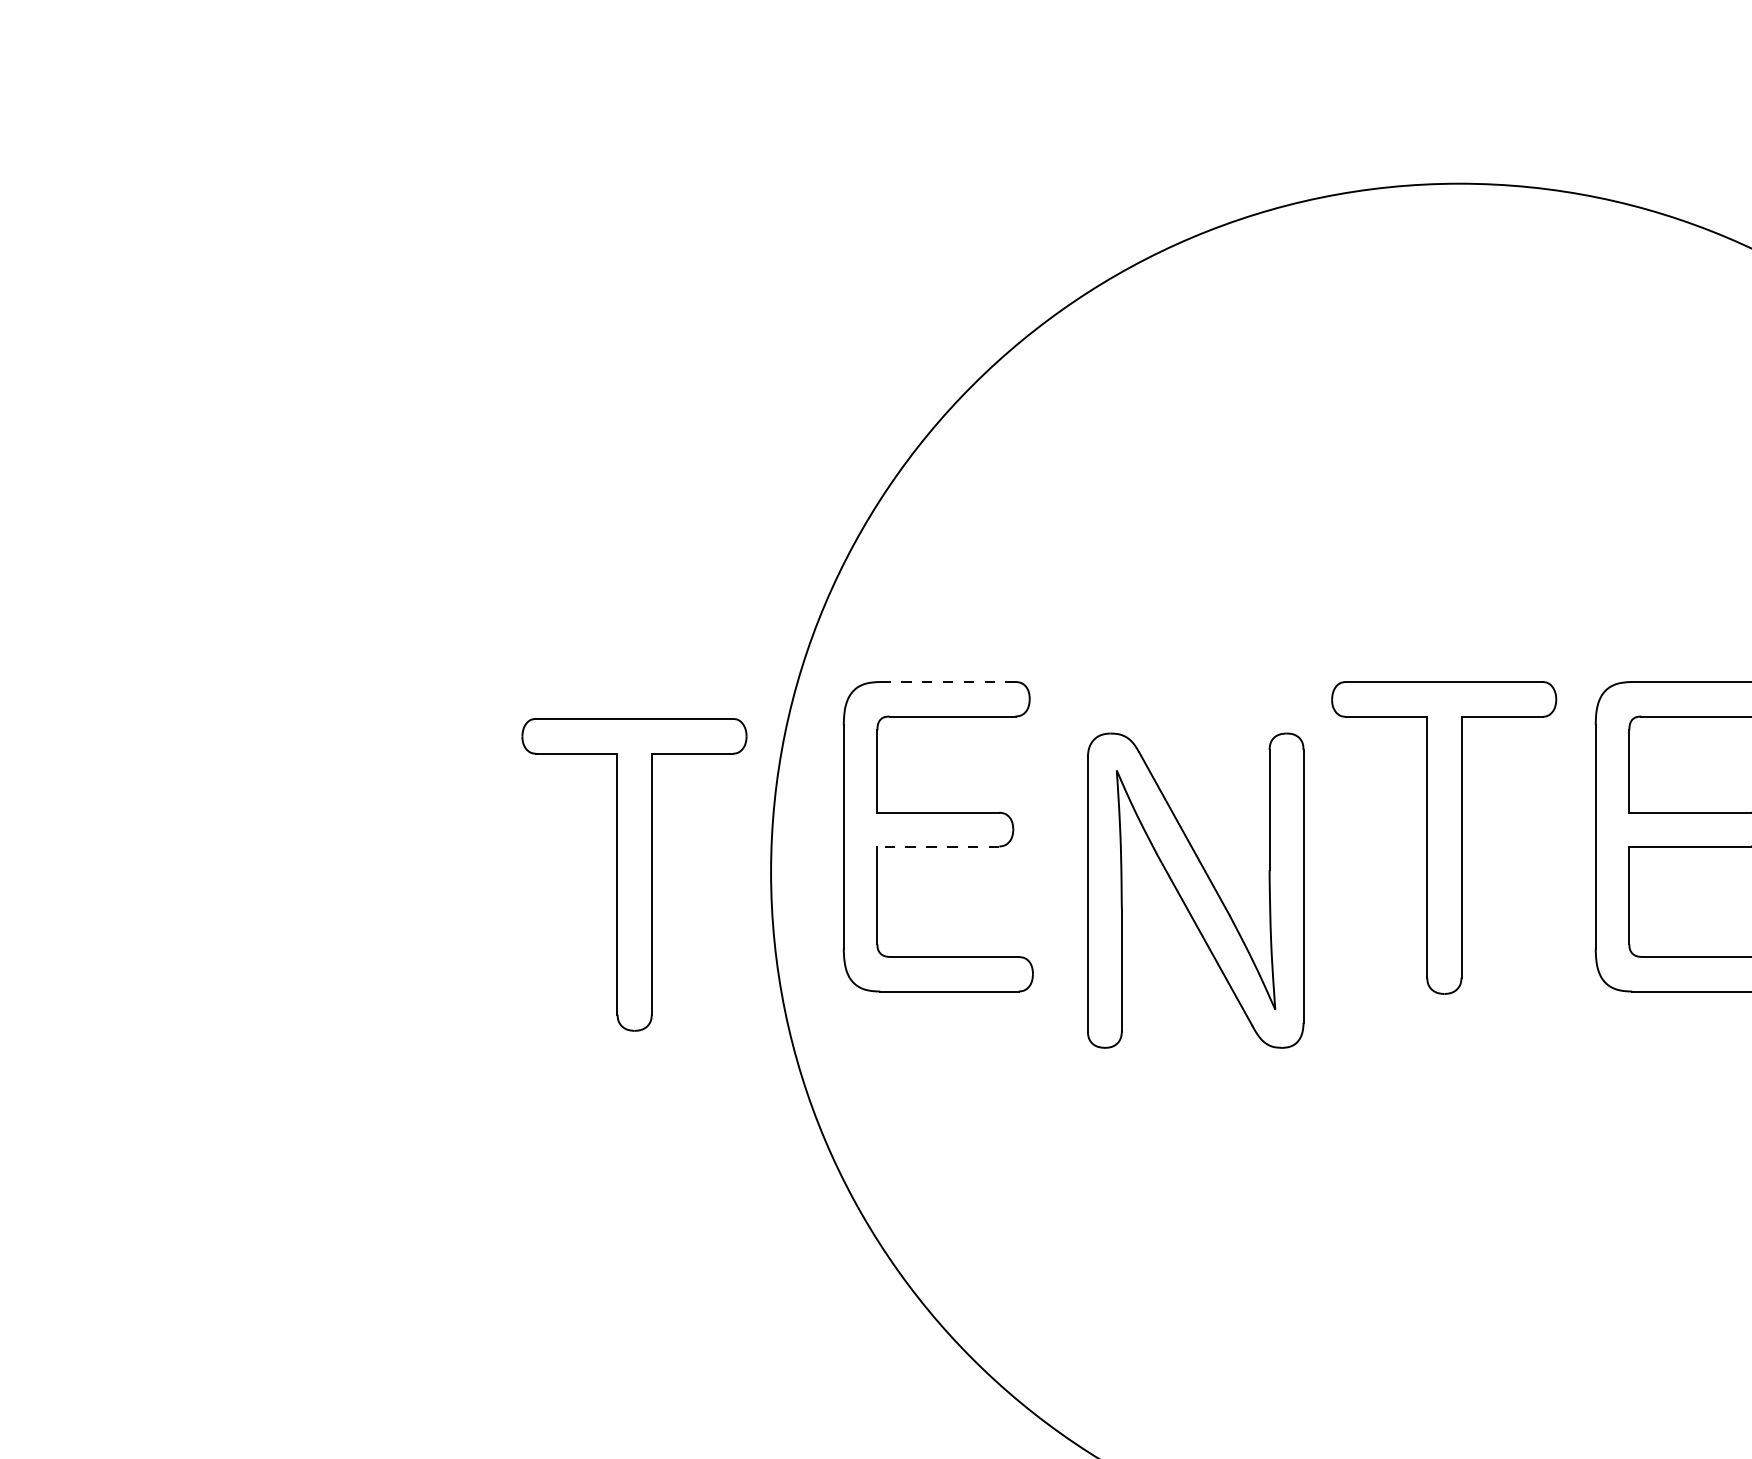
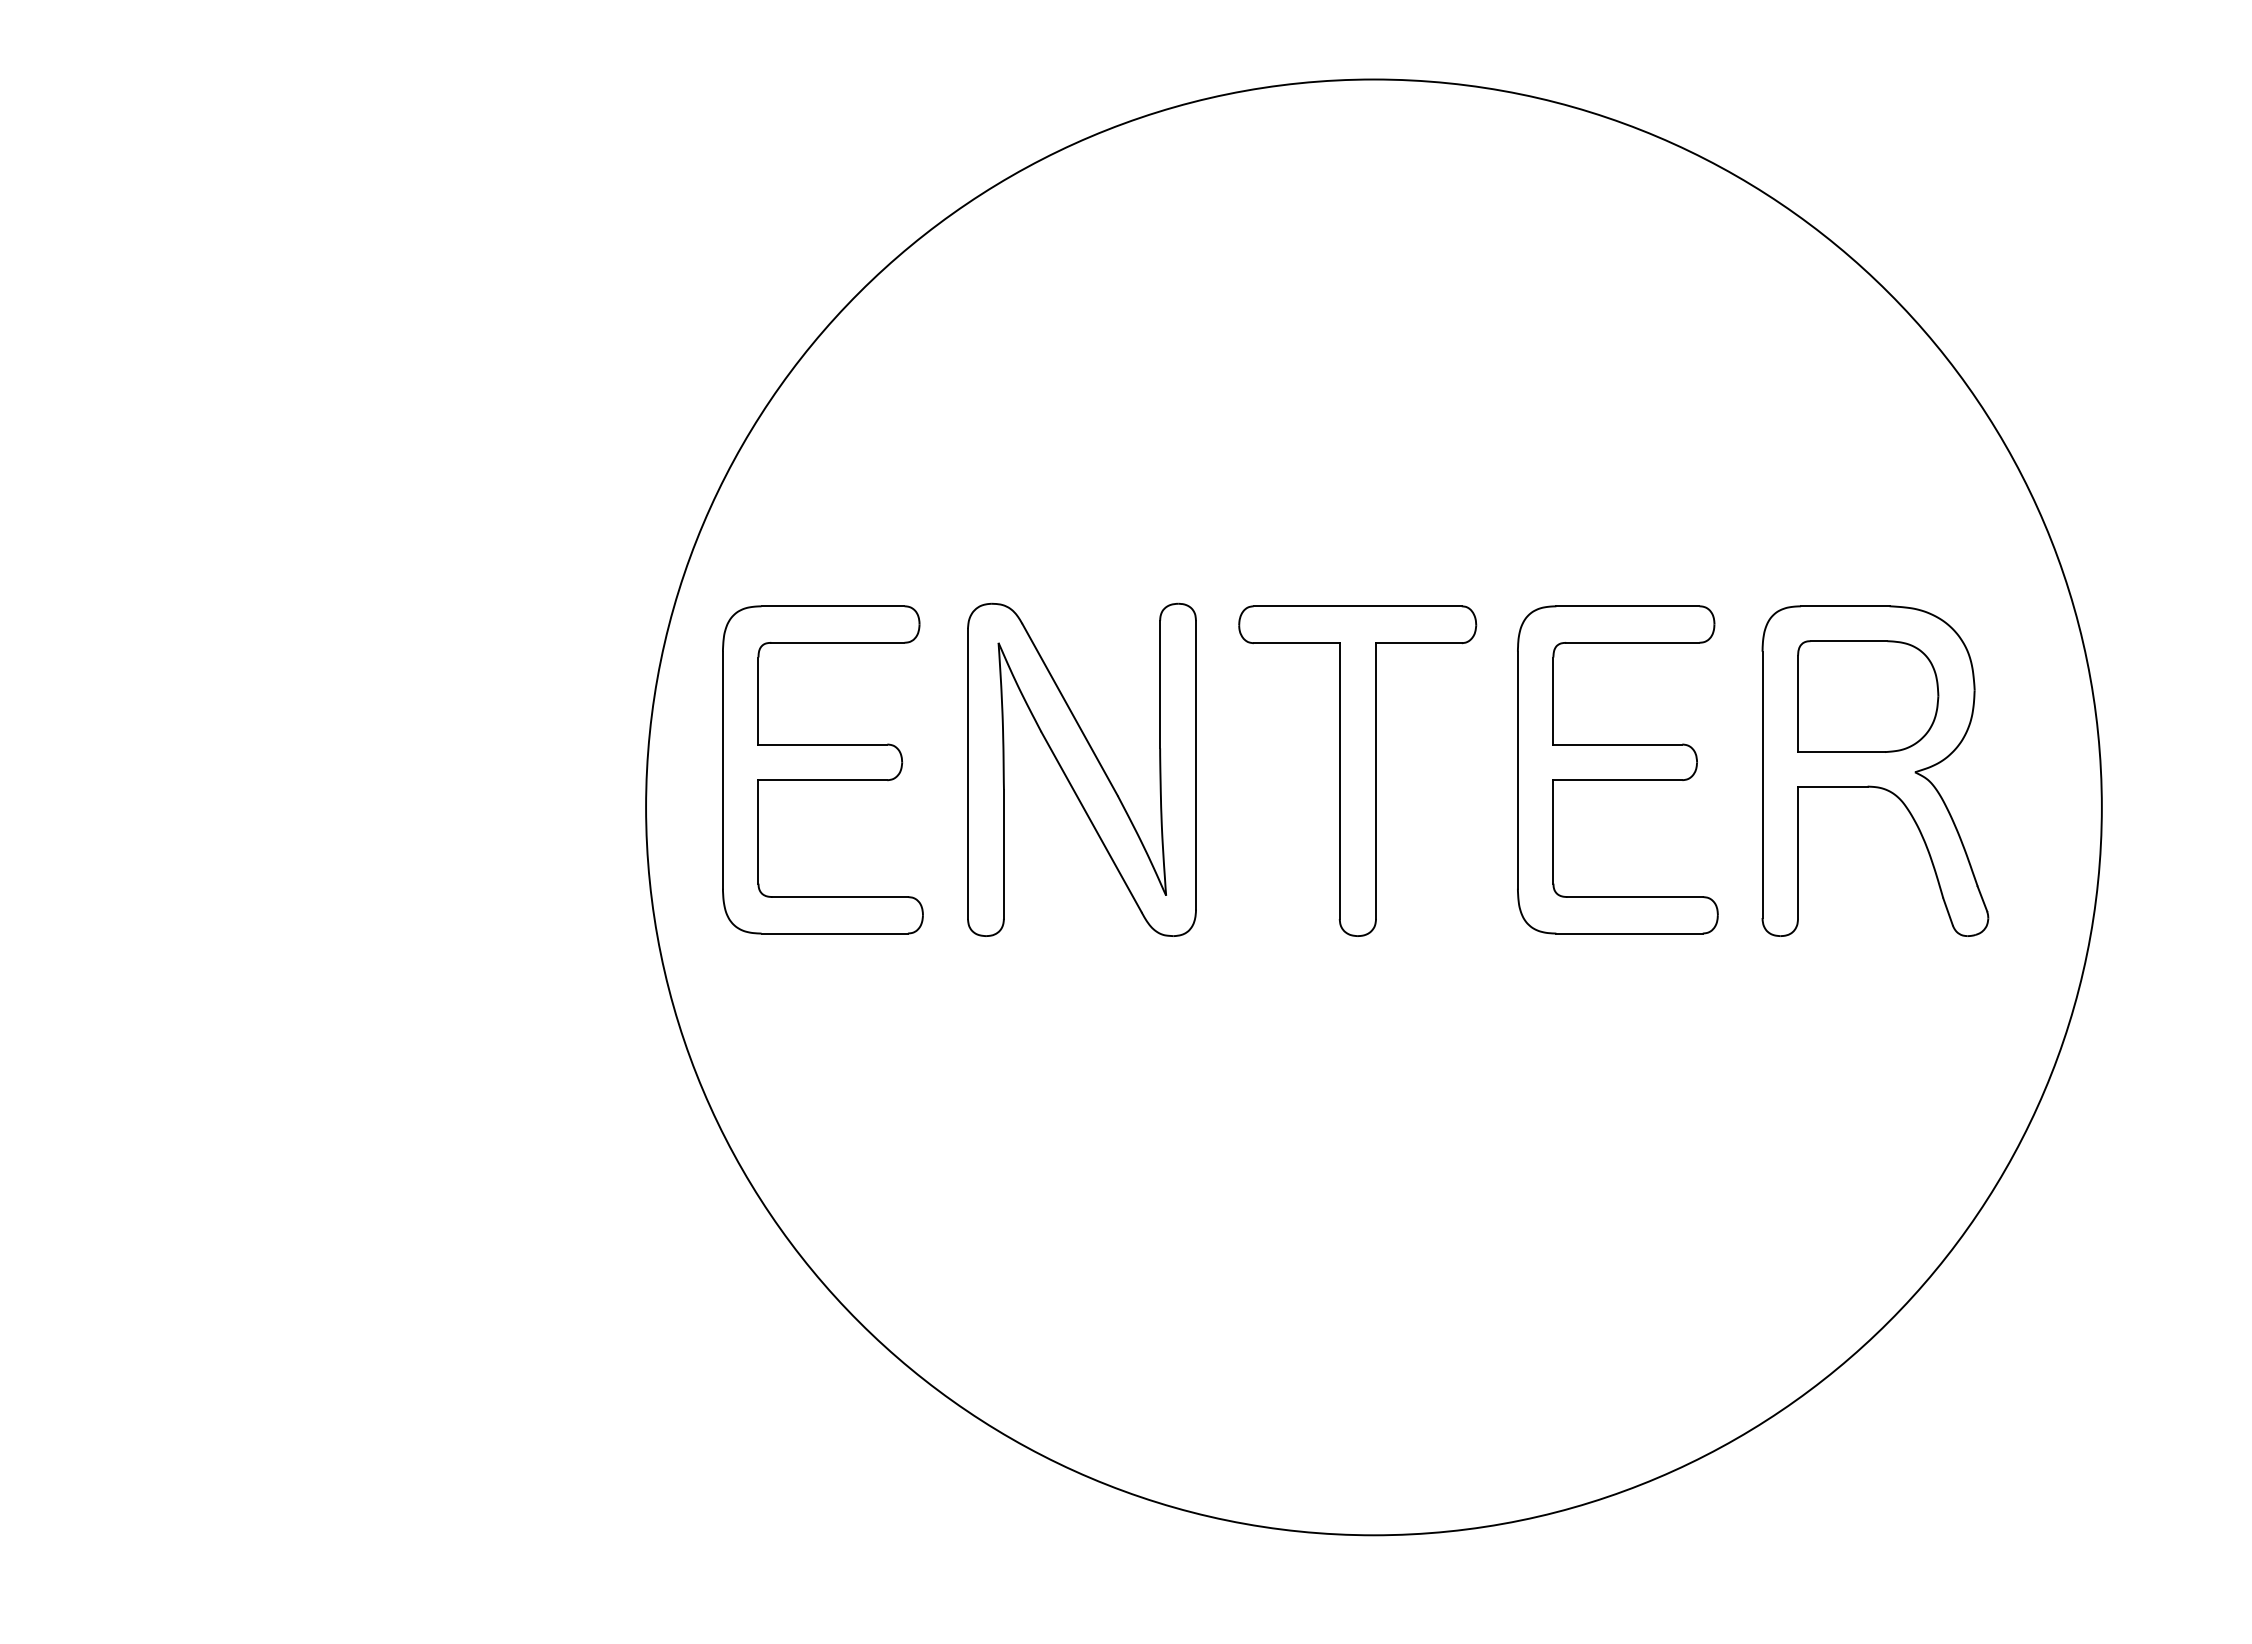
line: (948, 682) -> (833, 606), dashed -> solid
line: (937, 846) -> (822, 780), dashed -> solid
part: (634, 874) -> (501, 809), removed
part: (1195, 890) -> (1081, 769), moved

